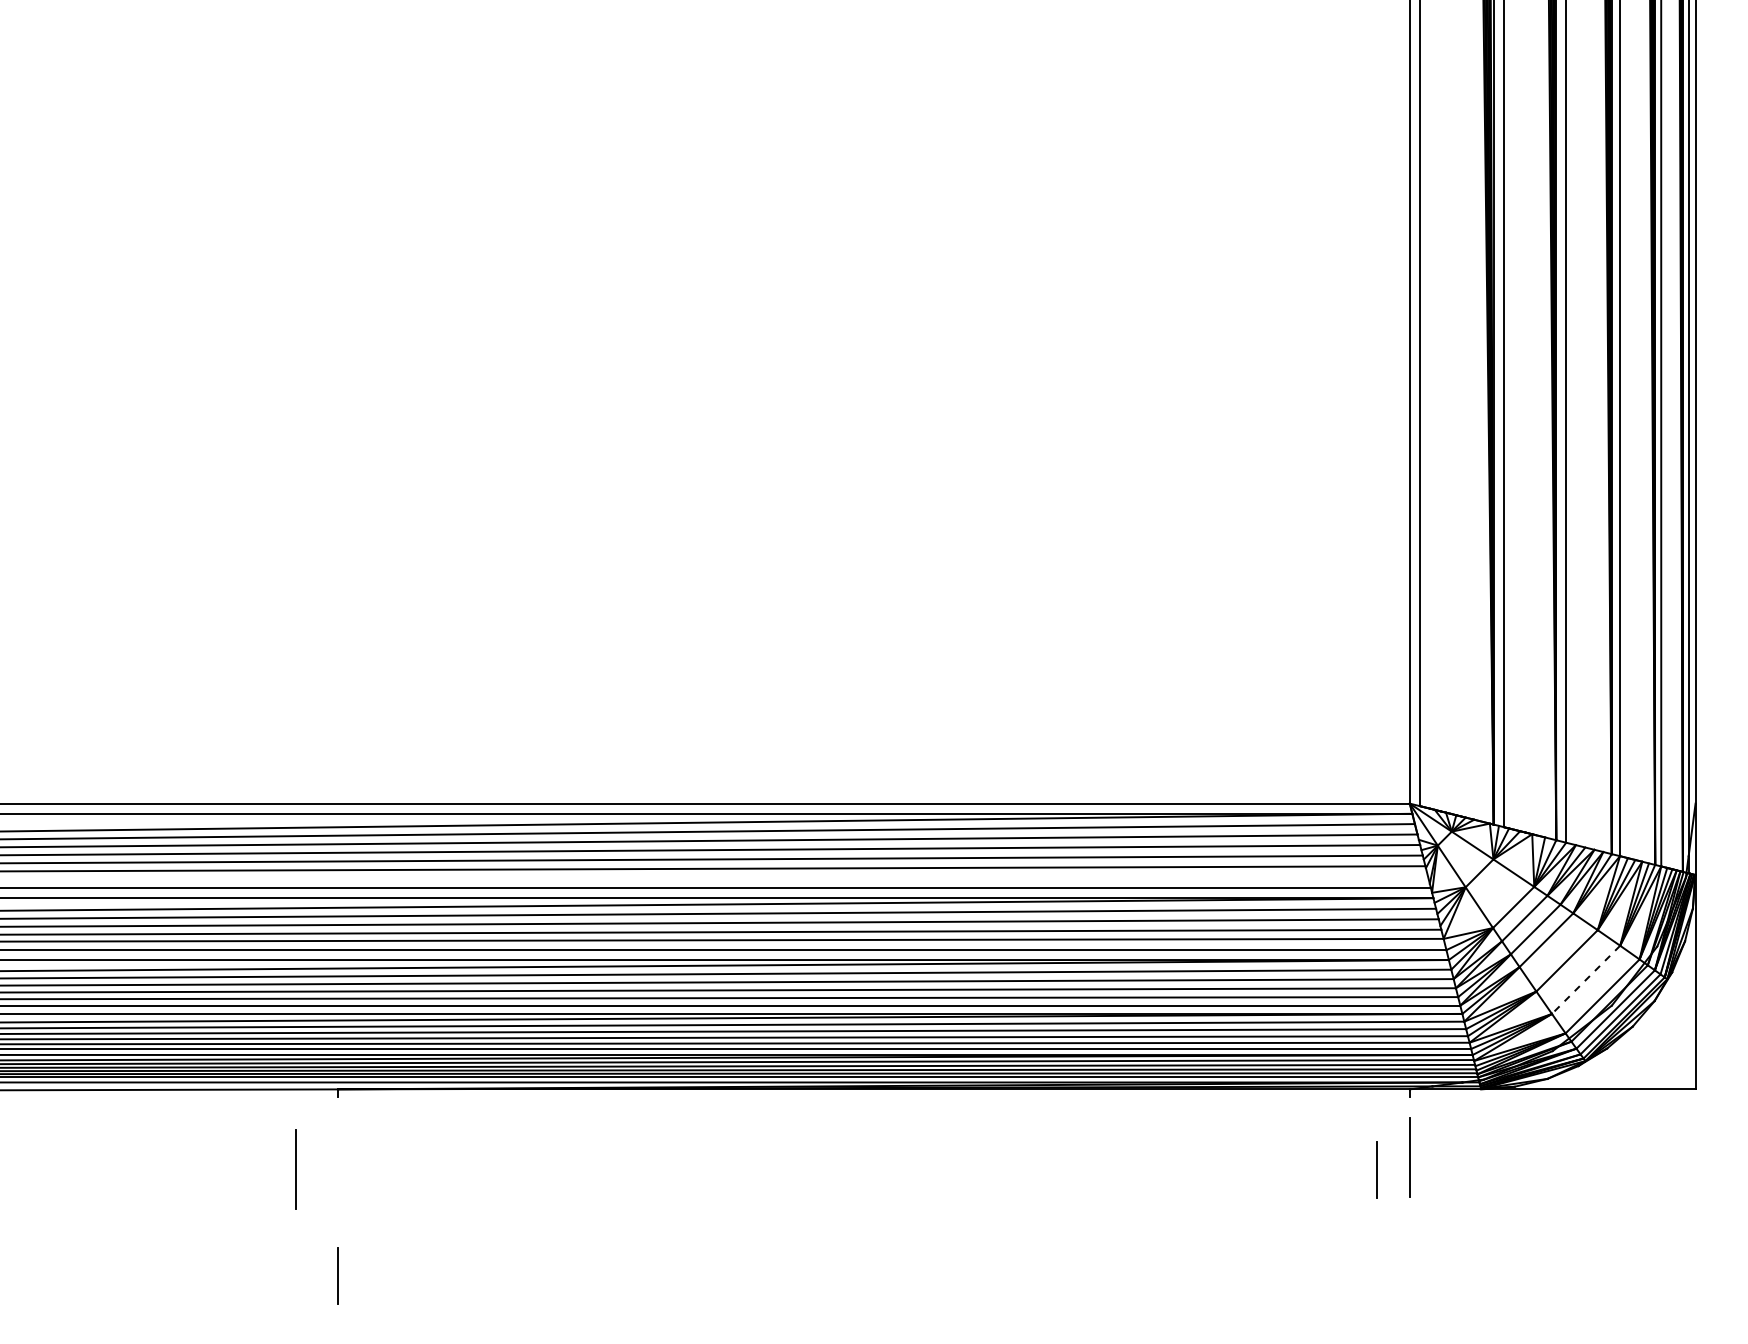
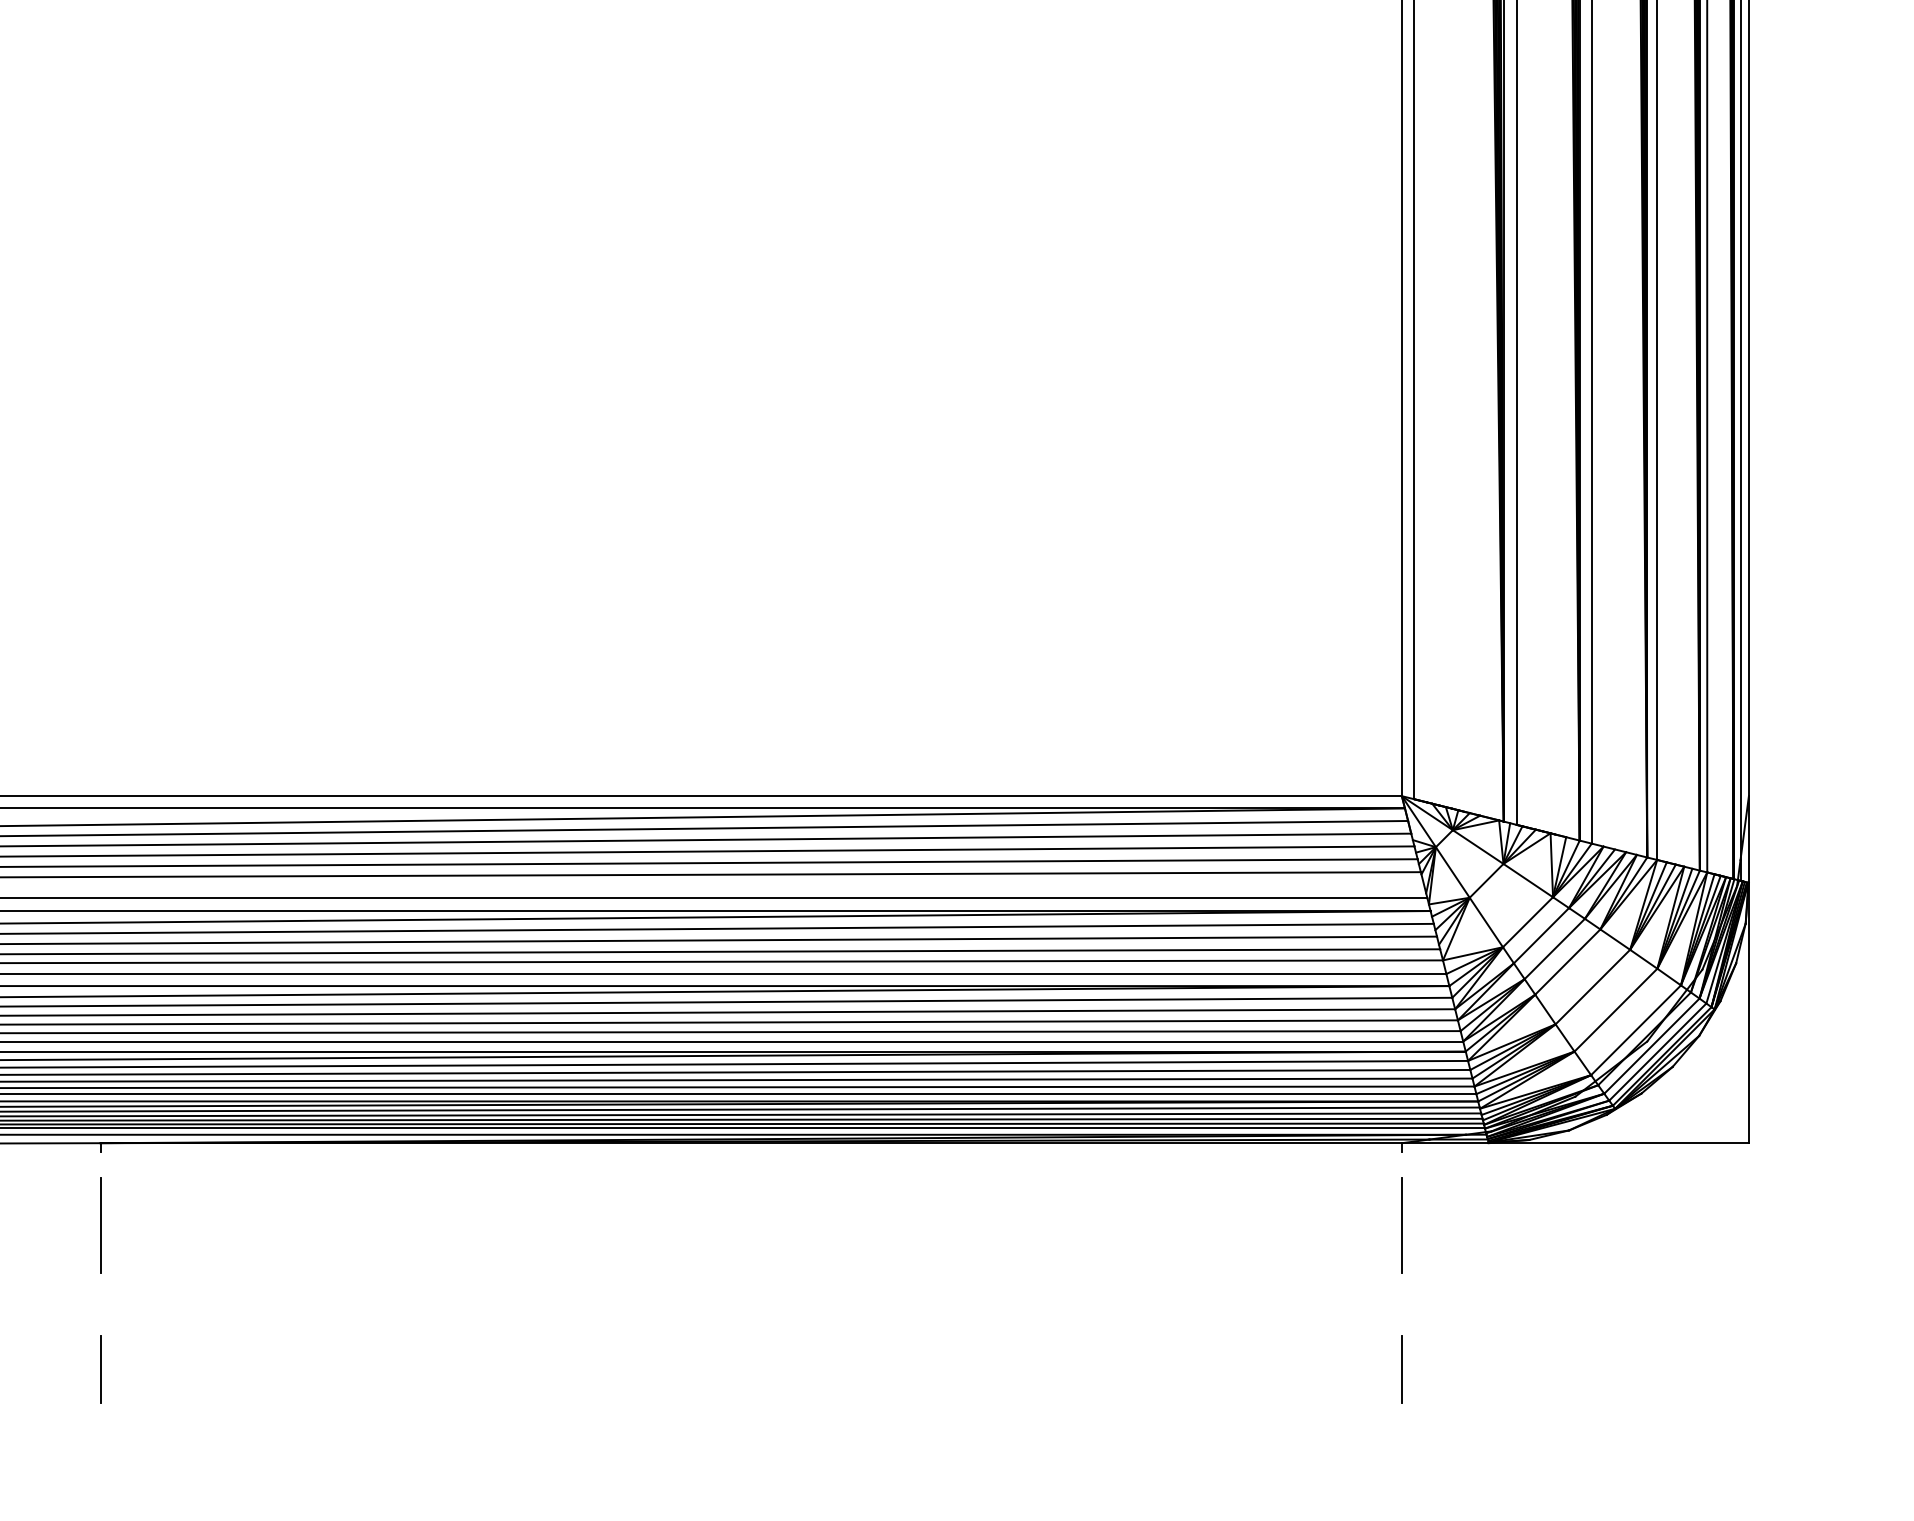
line: (1585, 980) -> (1615, 1010), dashed -> solid
line: (295, 1169) -> (99, 1225), moved
line: (1376, 1169) -> (1401, 1369), moved

